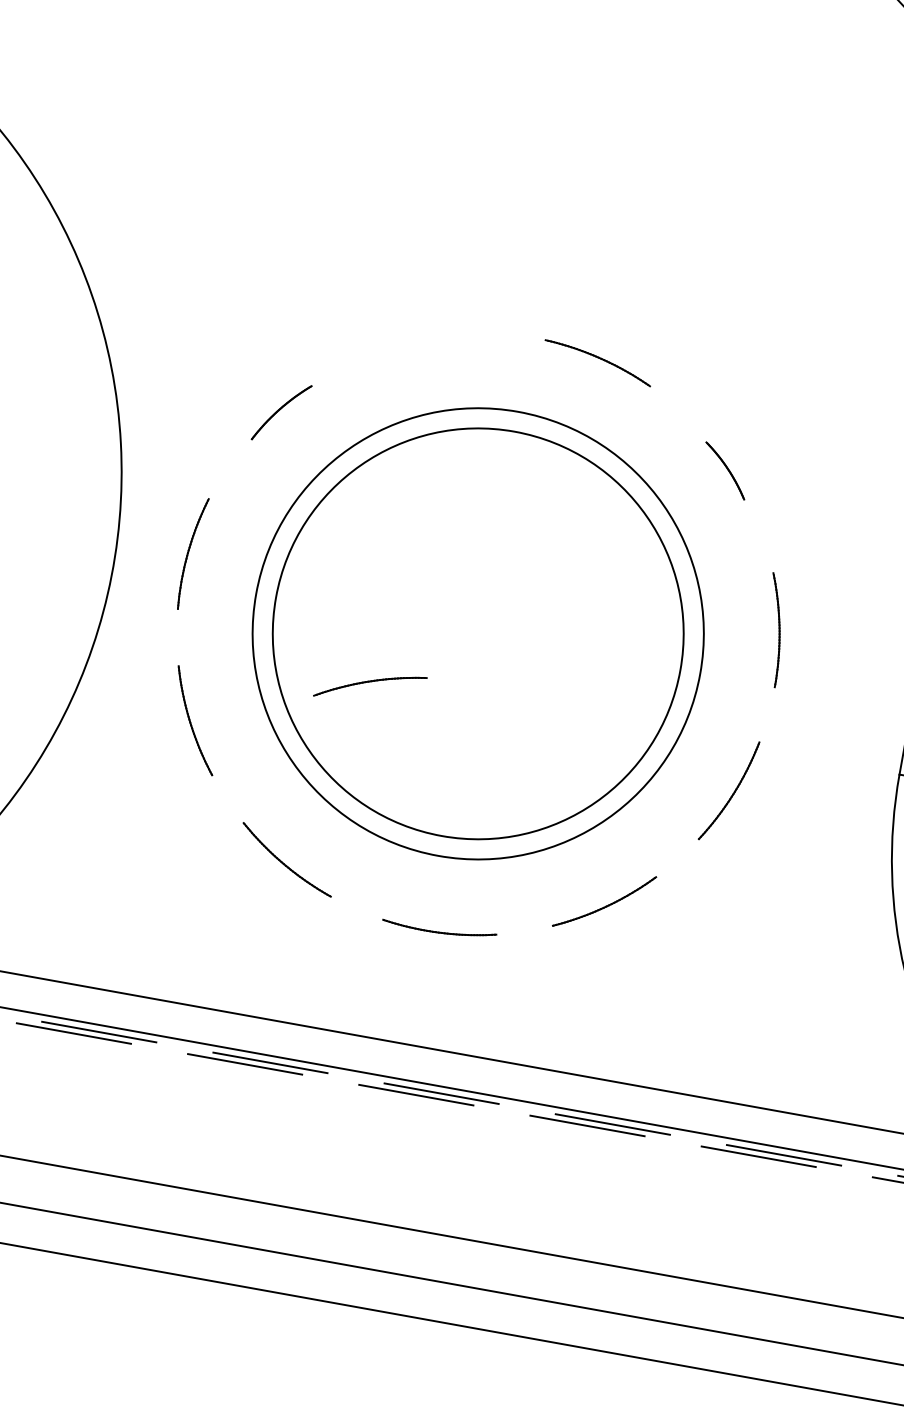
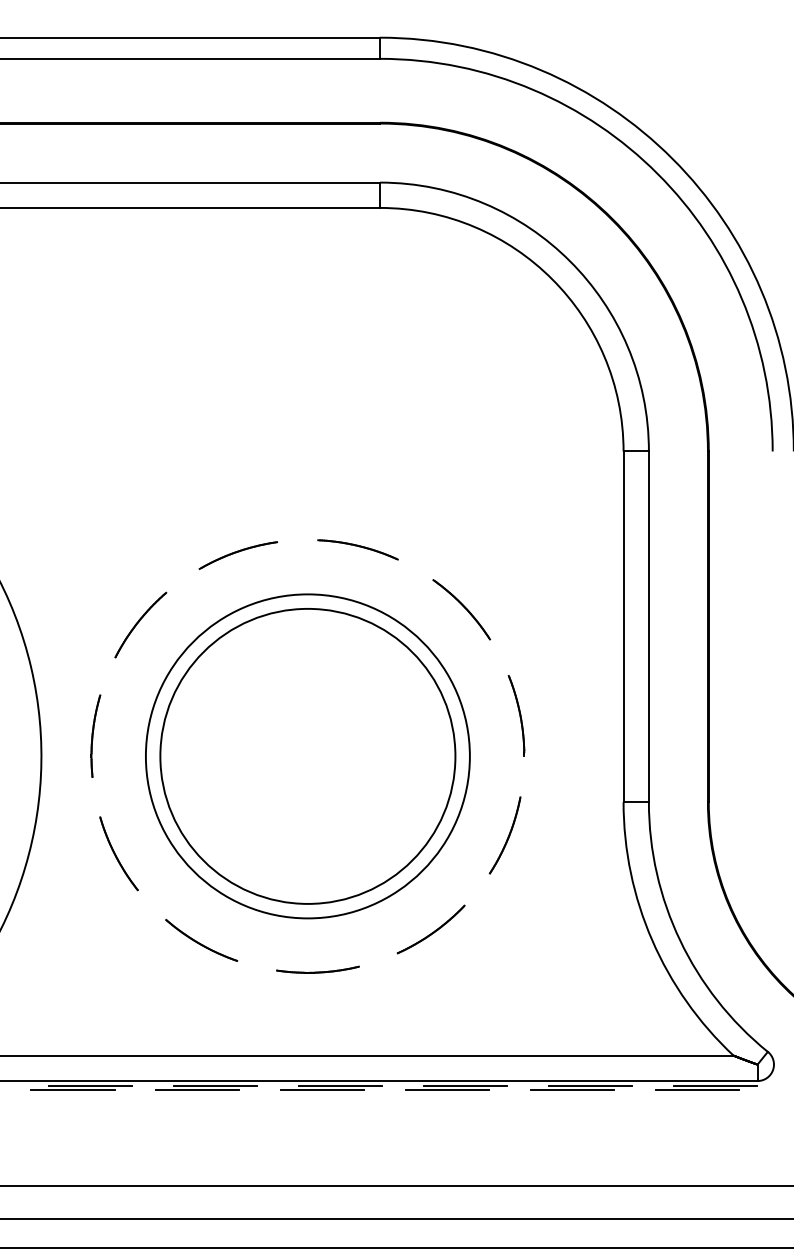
part: (281, 411) -> (140, 624), size x1.43
part: (724, 470) -> (461, 609), size x1.67
part: (370, 686) -> (238, 555), moved

